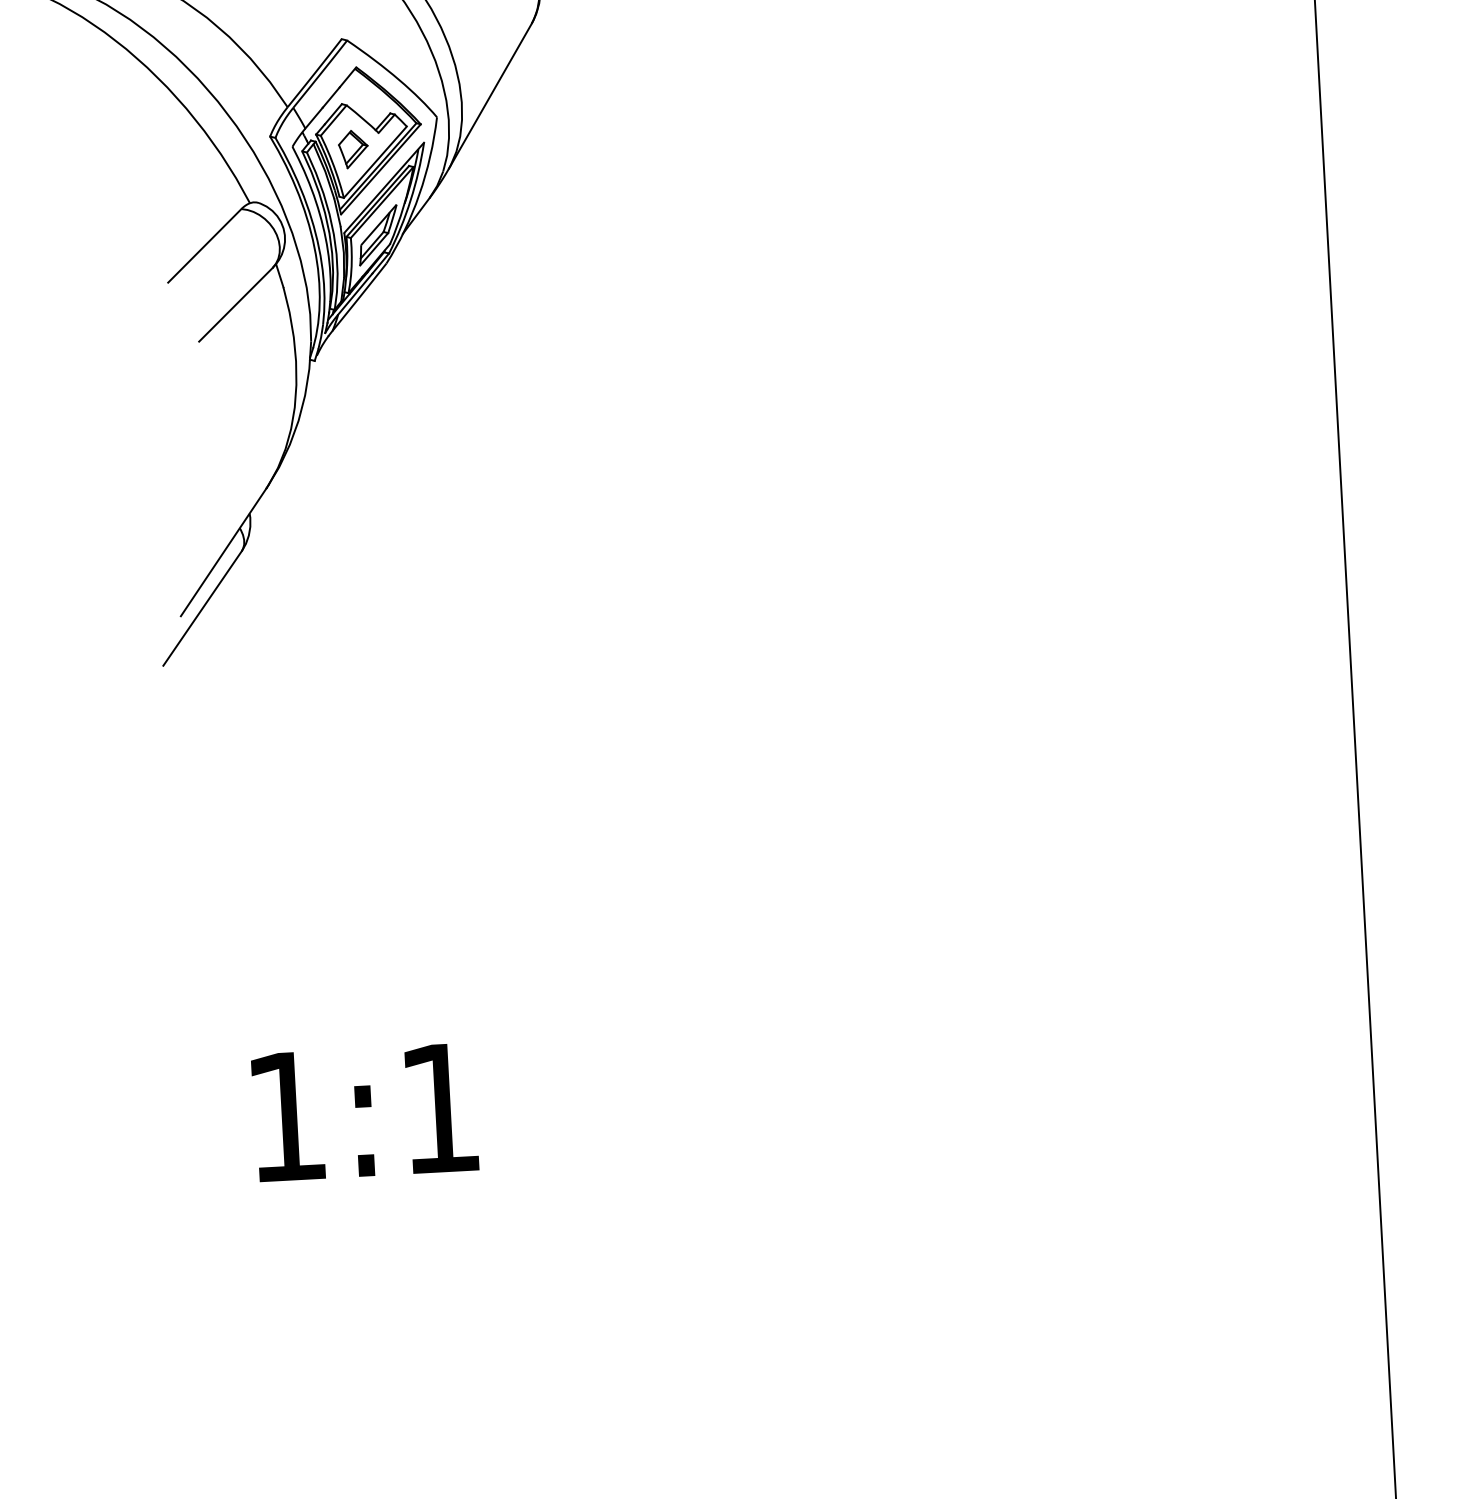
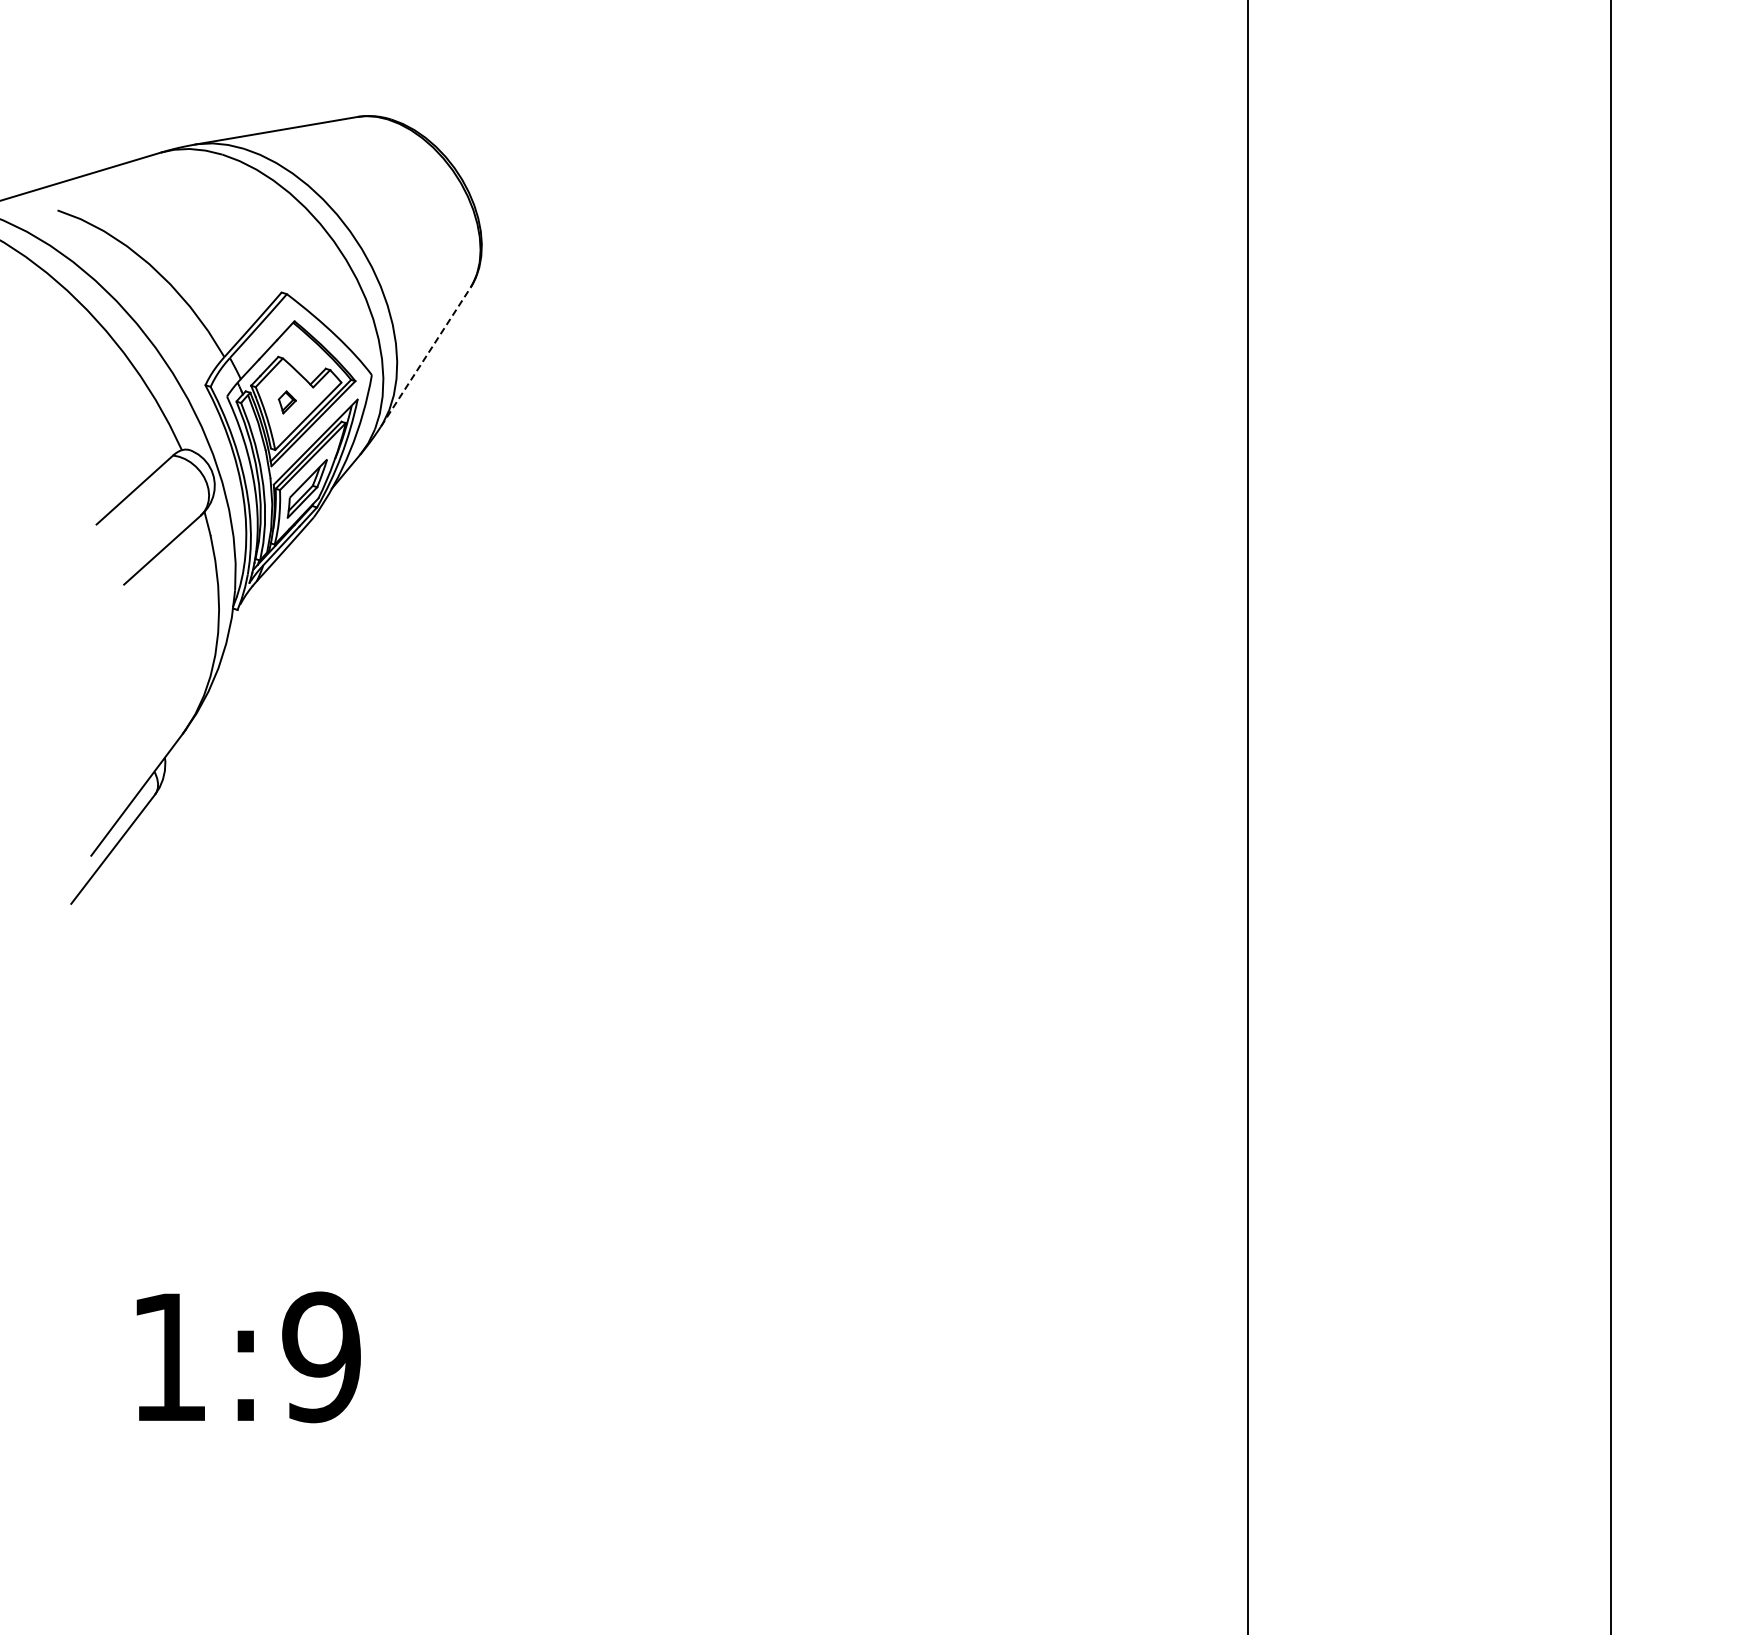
line: (490, 96) -> (425, 357), solid -> dashed
part: (353, 149) -> (287, 402), size x0.6
text: (439, 1108) -> (321, 1357), 1:1 -> 1:9

